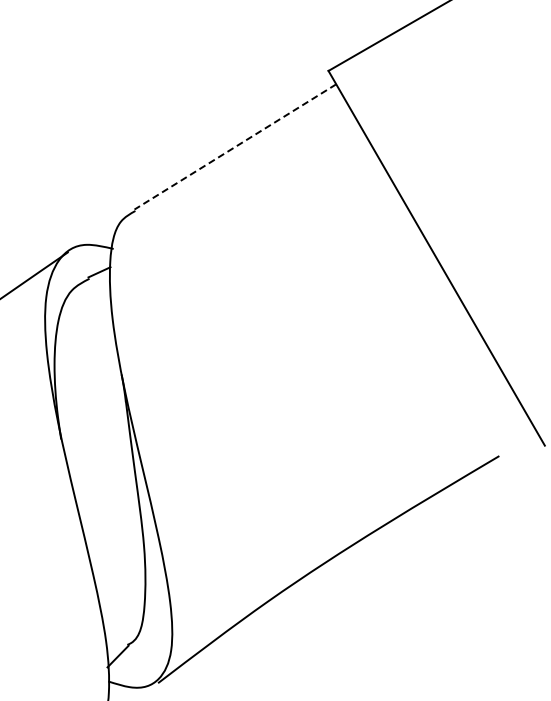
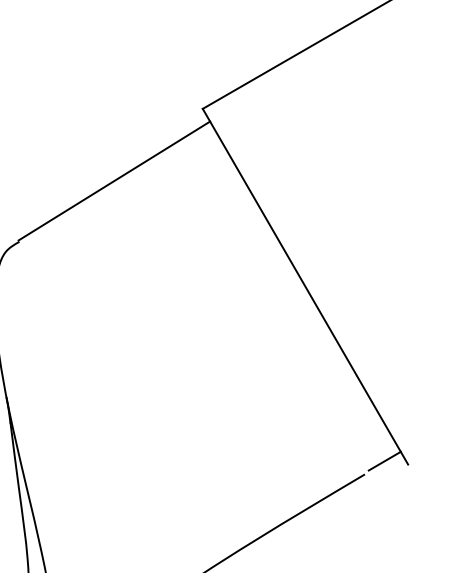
line: (235, 146) -> (114, 180), dashed -> solid
line: (520, 441) -> (384, 460), added

